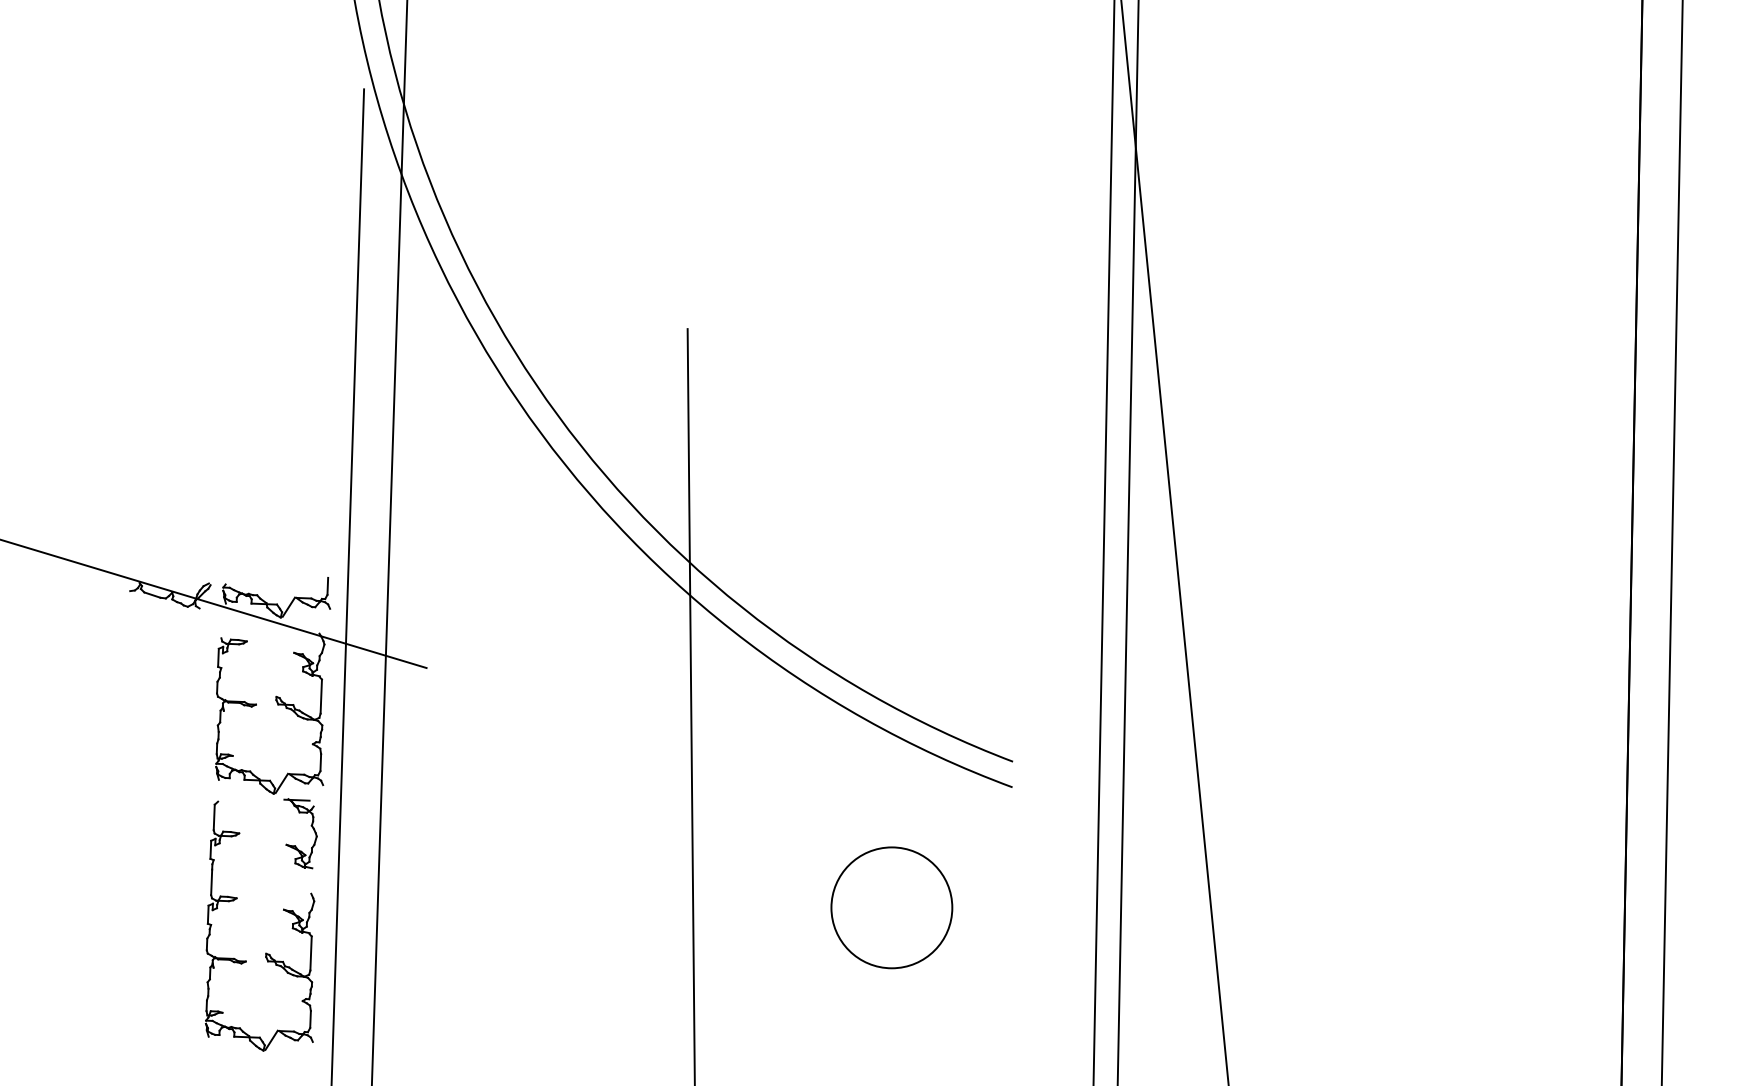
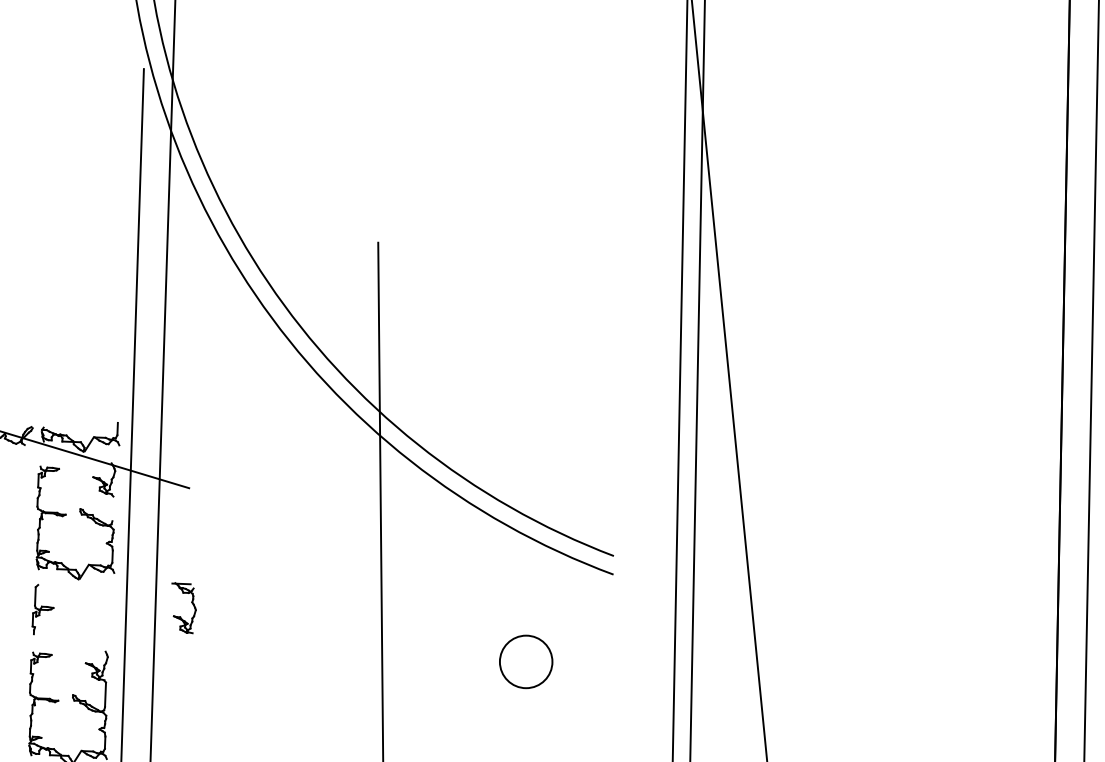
line: (320, 696) -> (112, 508), removed
part: (311, 827) -> (192, 603), moved
line: (211, 882) -> (33, 643), removed
circle: (891, 907) -> (525, 661), size x0.6

